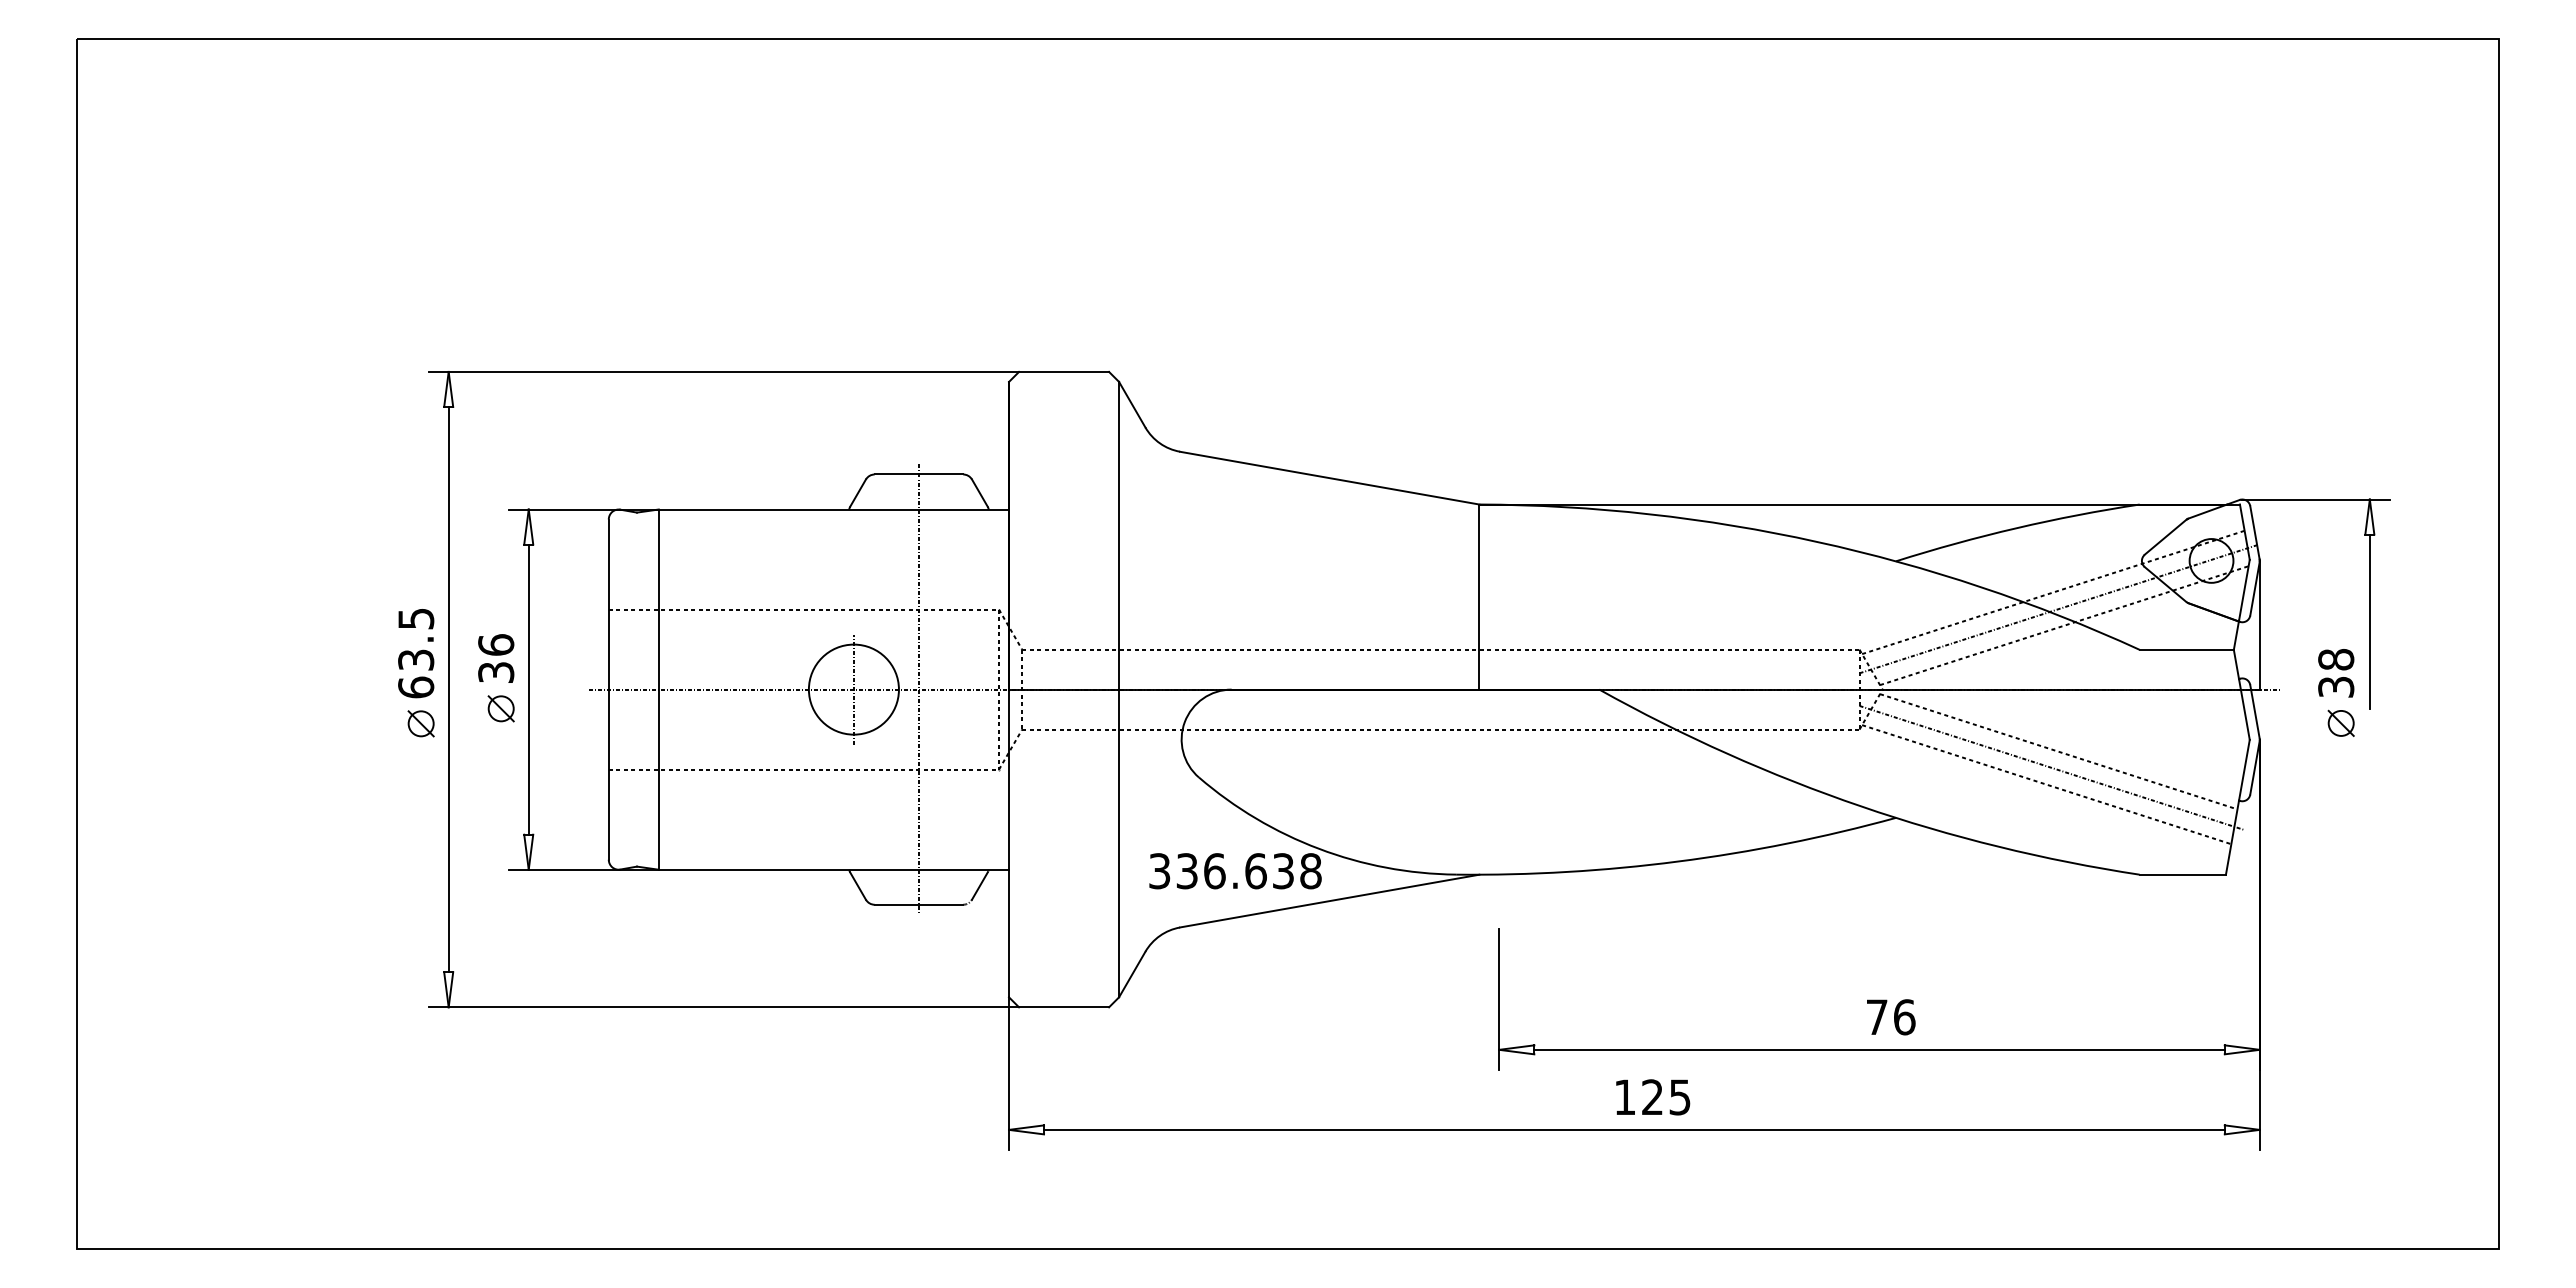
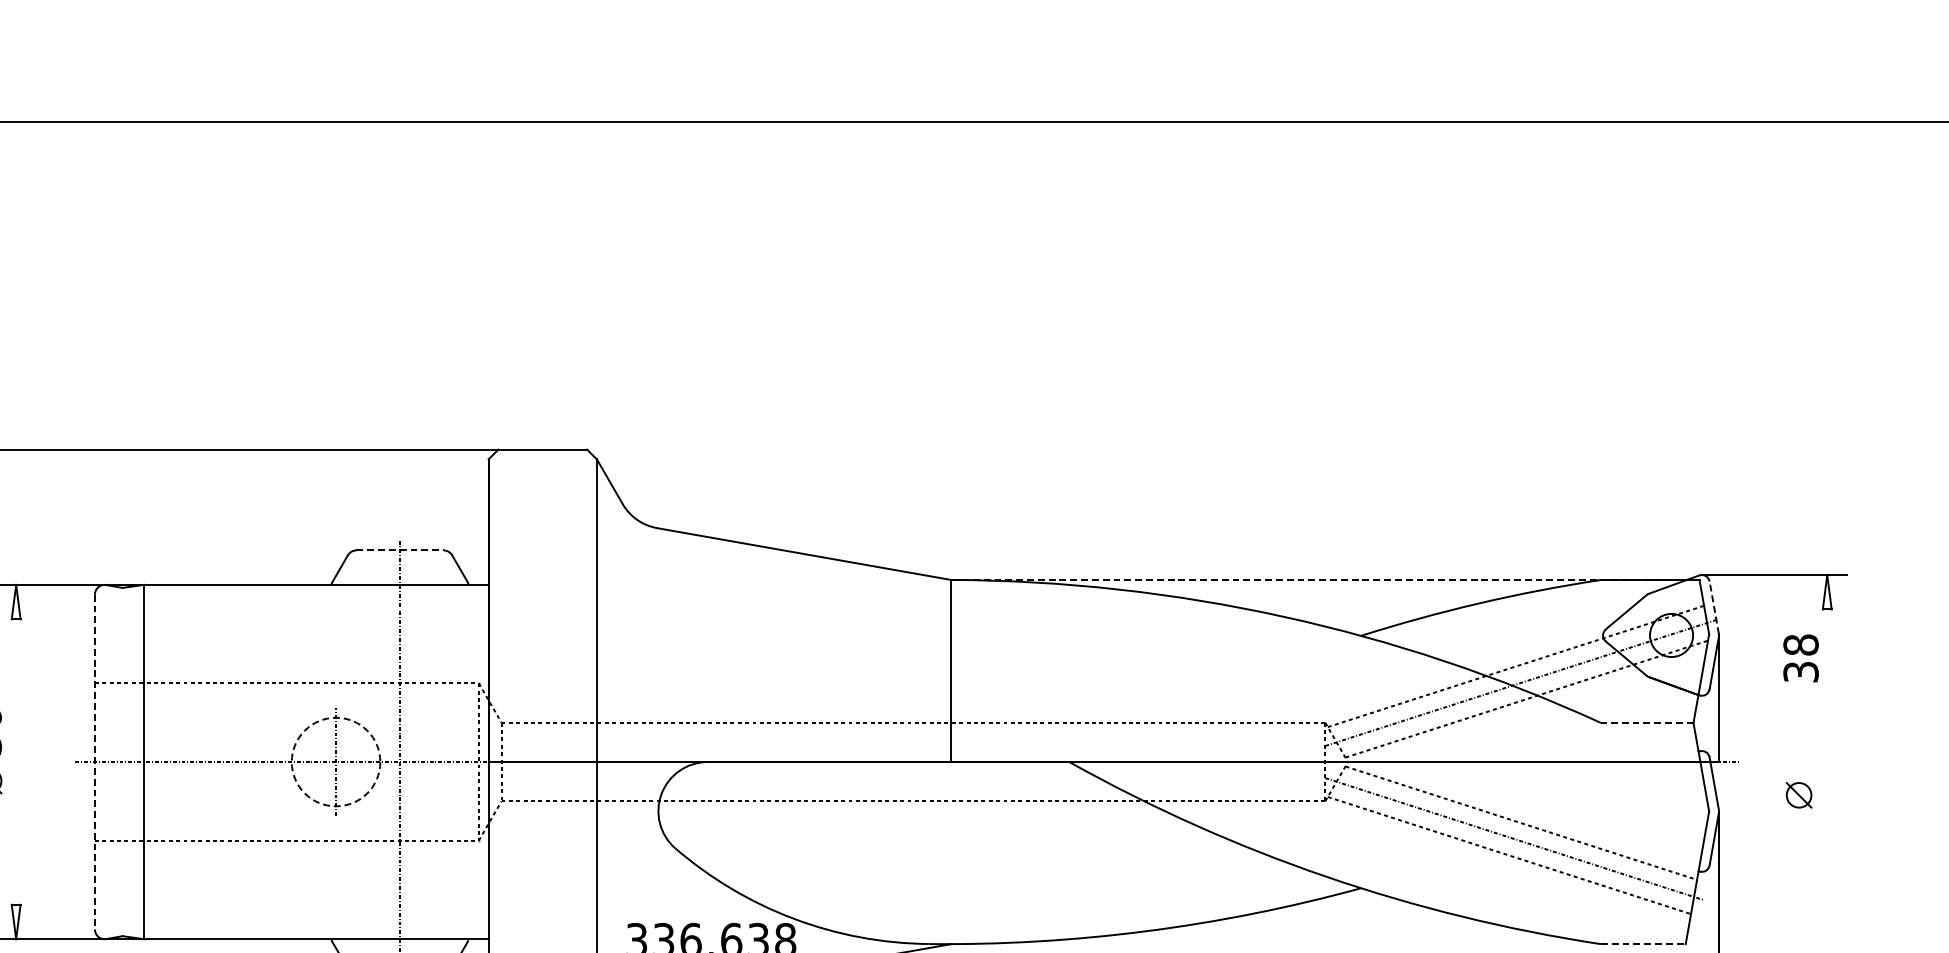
line: (919, 474) -> (400, 550), solid -> dashed
line: (1853, 504) -> (1319, 579), solid -> dashed
line: (2254, 532) -> (1713, 607), solid -> dashed
line: (2369, 621) -> (1826, 695), removed
line: (2186, 649) -> (1646, 722), solid -> dashed
text: (2336, 673) -> (1801, 658), moved
line: (528, 689) -> (15, 761), removed
circle: (853, 689) -> (335, 761), solid -> dashed
line: (608, 690) -> (94, 762), solid -> dashed
line: (2183, 874) -> (1643, 943), solid -> dashed

